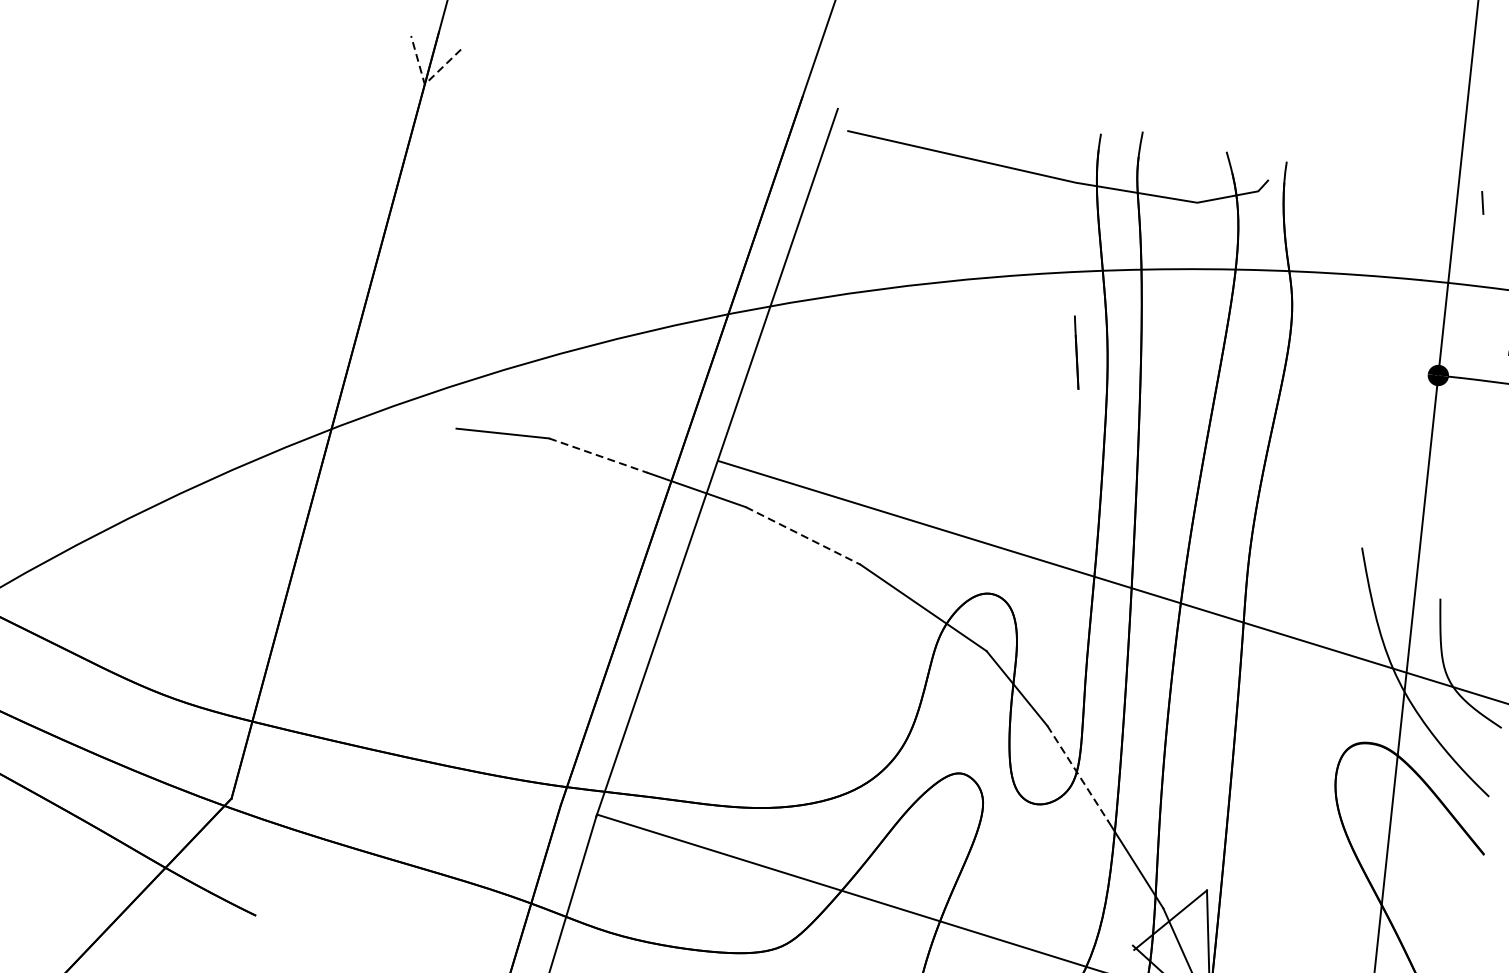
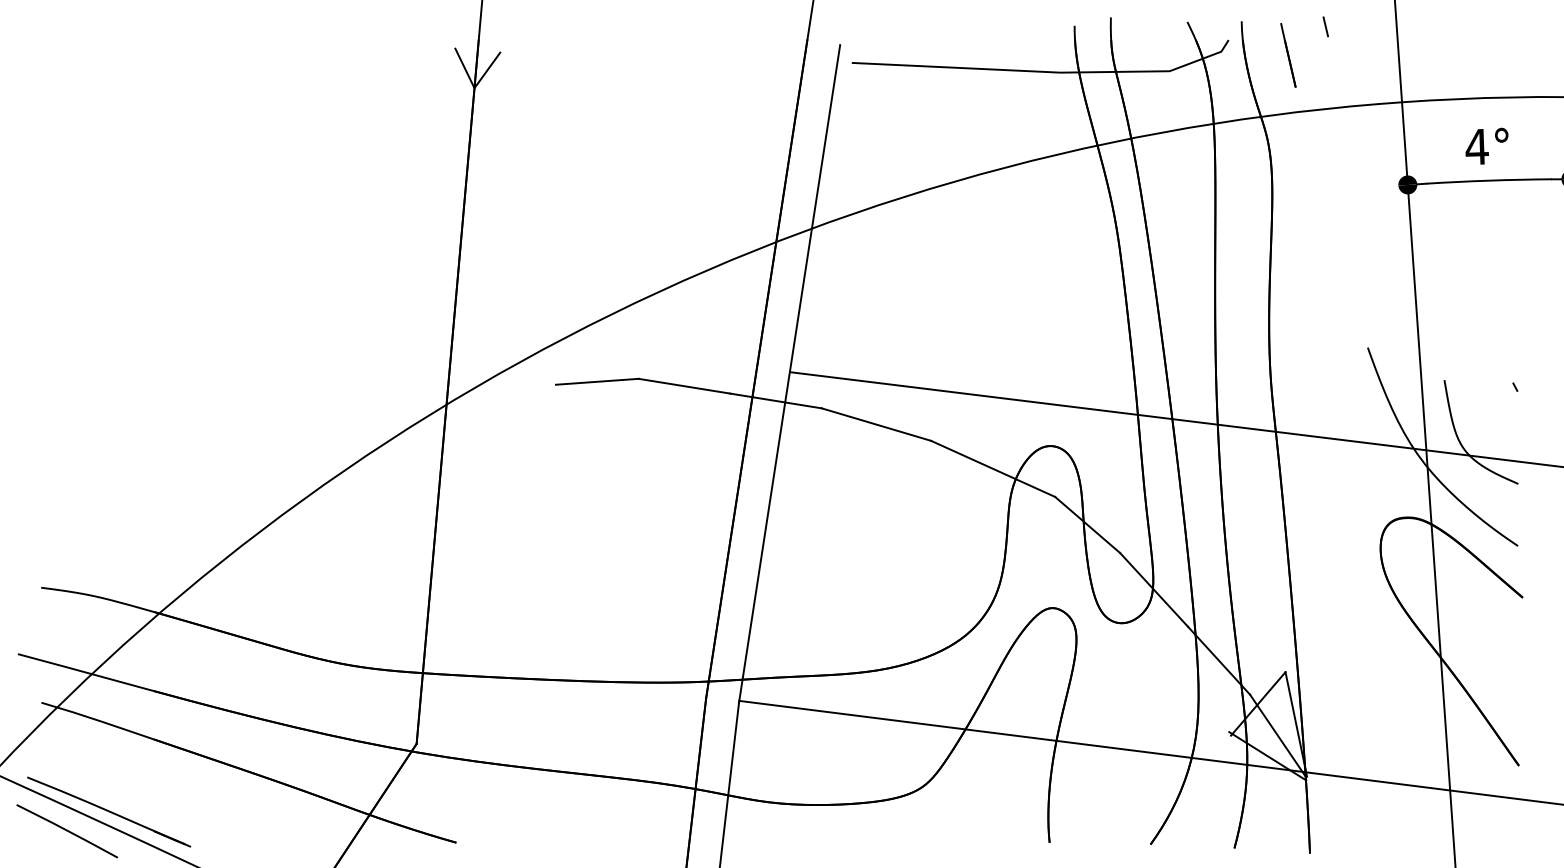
line: (424, 84) -> (474, 88), dashed -> solid
line: (1482, 202) -> (1325, 26), moved
line: (1076, 352) -> (1288, 55), moved
line: (598, 455) -> (684, 386), dashed -> solid
line: (803, 535) -> (876, 424), dashed -> solid
line: (1078, 774) -> (1154, 590), dashed -> solid

